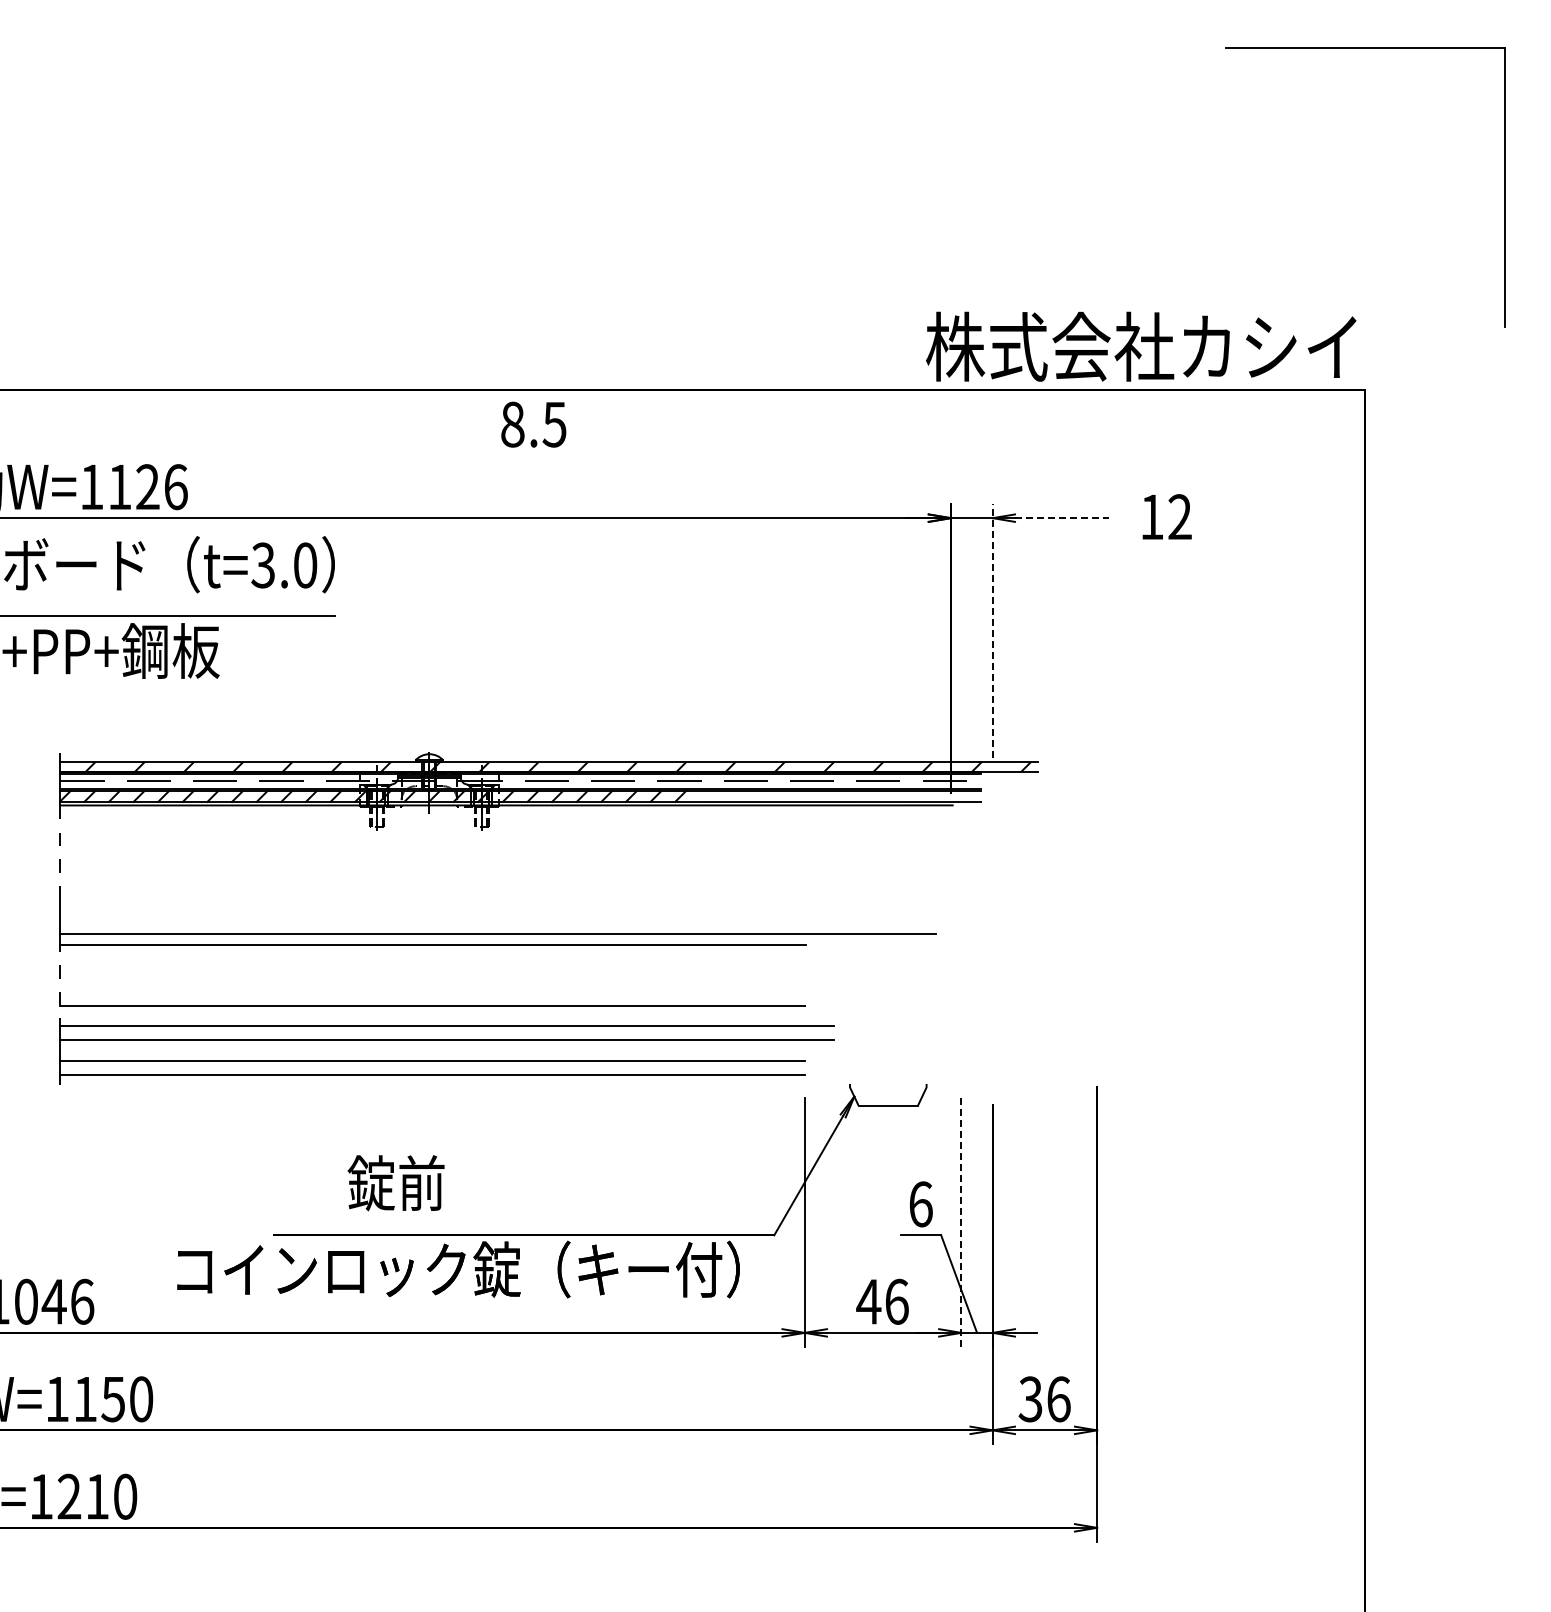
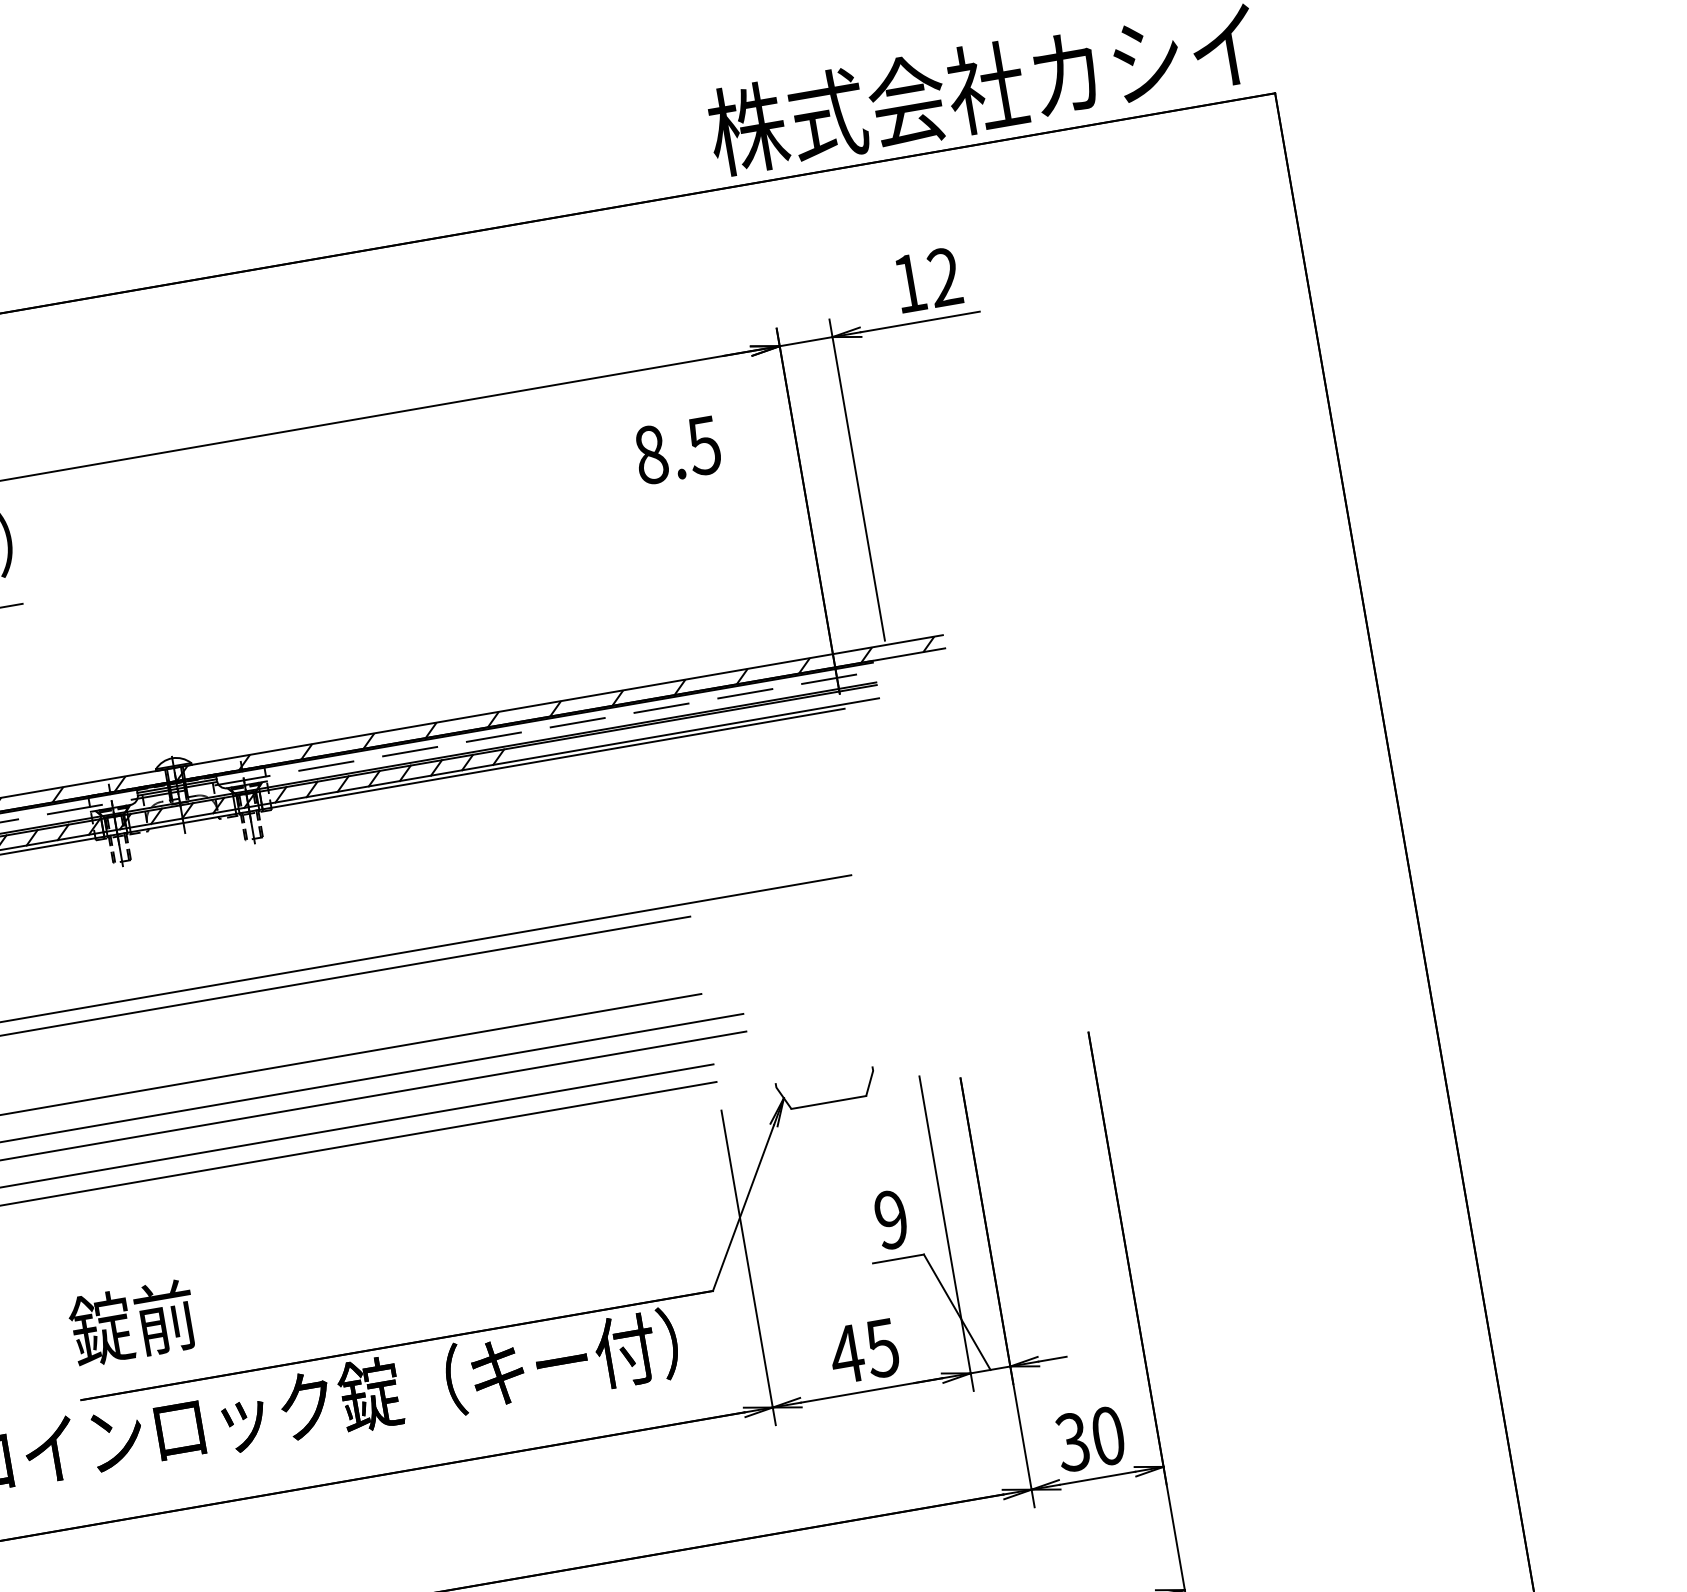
text: (533, 424) -> (677, 450), moved
text: (1166, 516) -> (927, 279), moved
line: (1062, 518) -> (920, 322), dashed -> solid
line: (992, 630) -> (856, 479), dashed -> solid
text: (395, 1183) -> (132, 1323), moved
text: (920, 1204) -> (891, 1220), 6 -> 9
line: (961, 1222) -> (946, 1233), dashed -> solid
text: (896, 1301) -> (881, 1347), 46 -> 45
text: (1058, 1399) -> (1107, 1436), 36 -> 30

